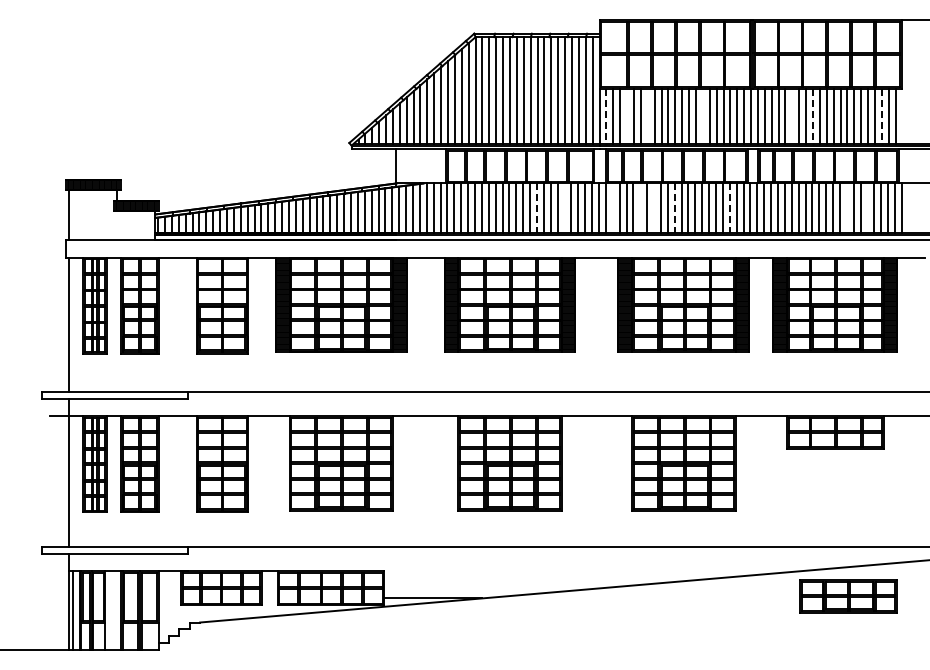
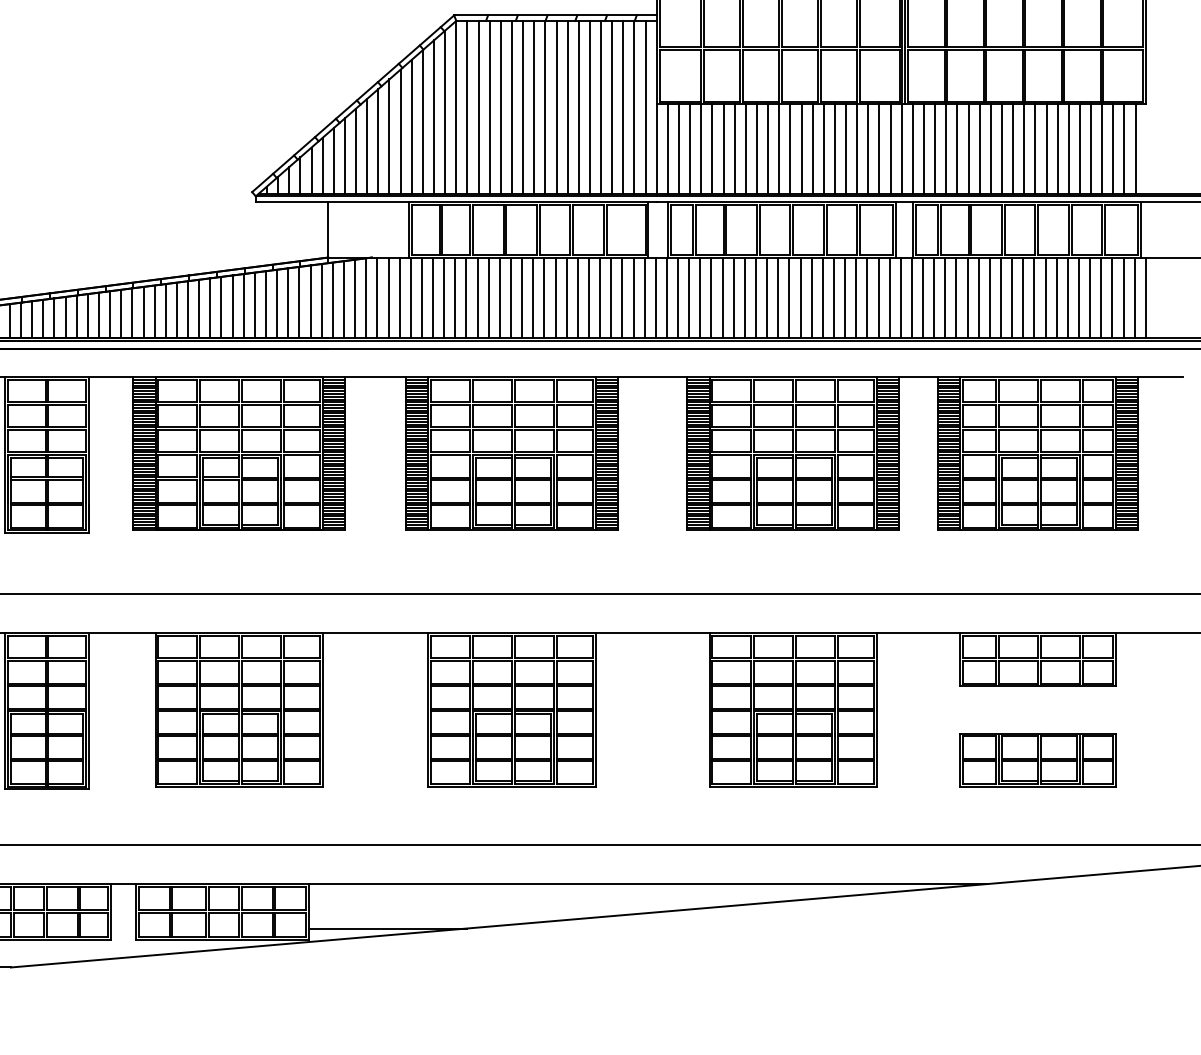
line: (627, 115) -> (701, 147), added
line: (647, 115) -> (734, 147), added
line: (702, 115) -> (823, 147), added
line: (792, 115) -> (968, 147), added
line: (606, 116) -> (668, 149), dashed -> solid
line: (813, 116) -> (1002, 149), dashed -> solid
line: (881, 116) -> (1112, 149), dashed -> solid
line: (536, 208) -> (554, 298), dashed -> solid
line: (564, 208) -> (600, 298), added
line: (612, 208) -> (677, 298), added
line: (640, 208) -> (722, 298), added
line: (654, 208) -> (745, 298), added
line: (674, 208) -> (777, 298), dashed -> solid
line: (729, 208) -> (866, 298), dashed -> solid
line: (846, 208) -> (1056, 298), added
line: (867, 208) -> (1090, 298), added
line: (594, 570) -> (648, 883), added
part: (848, 596) -> (1038, 760), moved

